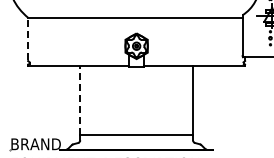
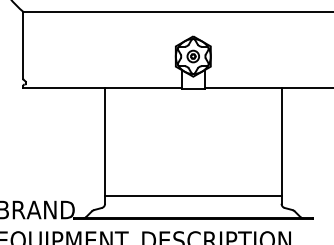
line: (28, 38) -> (24, 44), dashed -> solid
line: (80, 100) -> (105, 141), dashed -> solid

